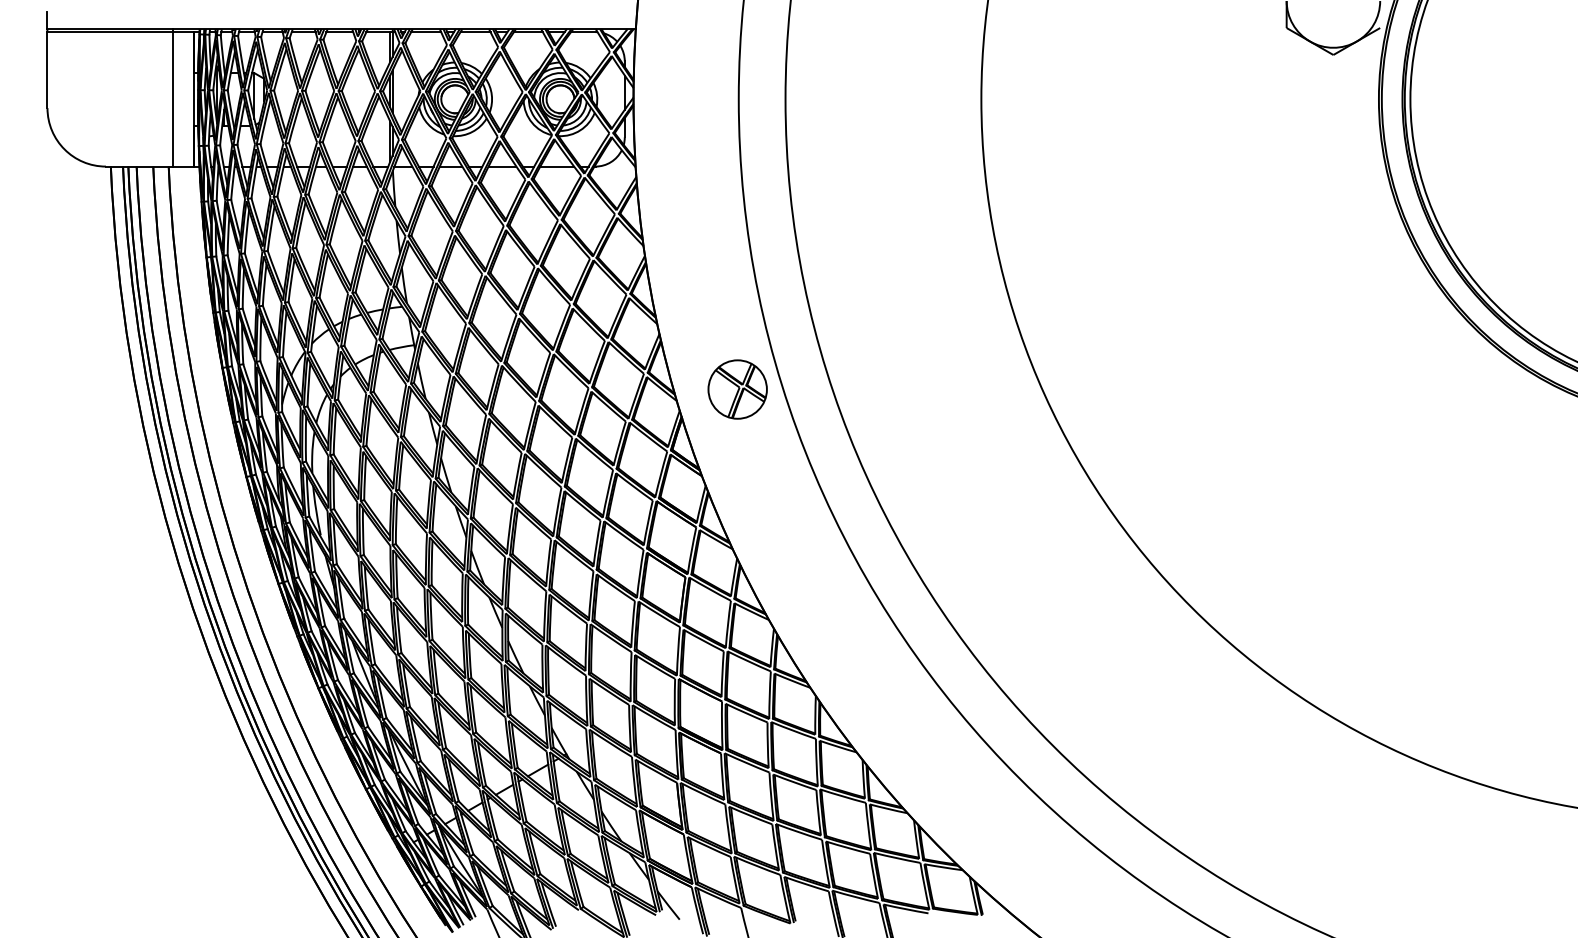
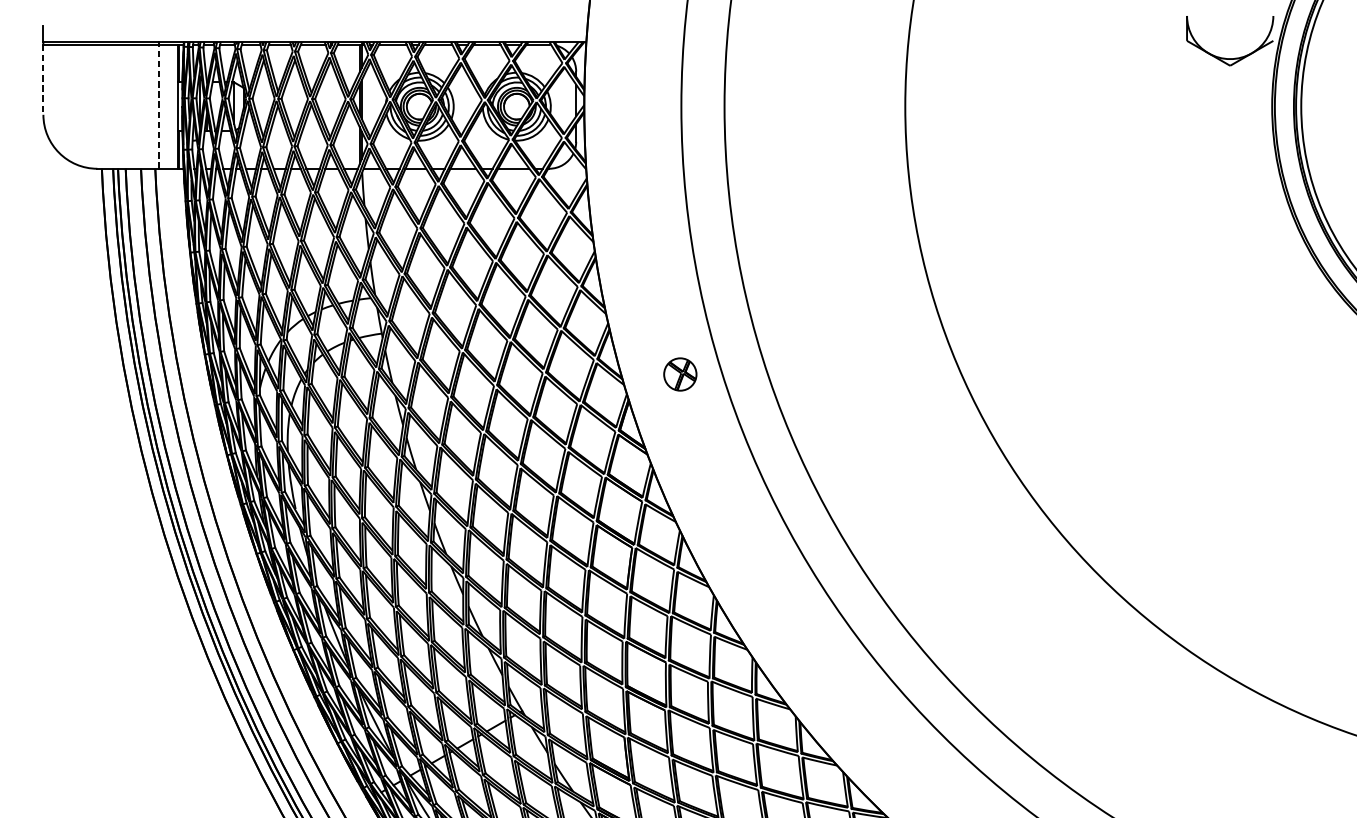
line: (47, 70) -> (43, 80), solid -> dashed
line: (173, 98) -> (159, 105), solid -> dashed
part: (737, 389) -> (680, 374), size x0.6

